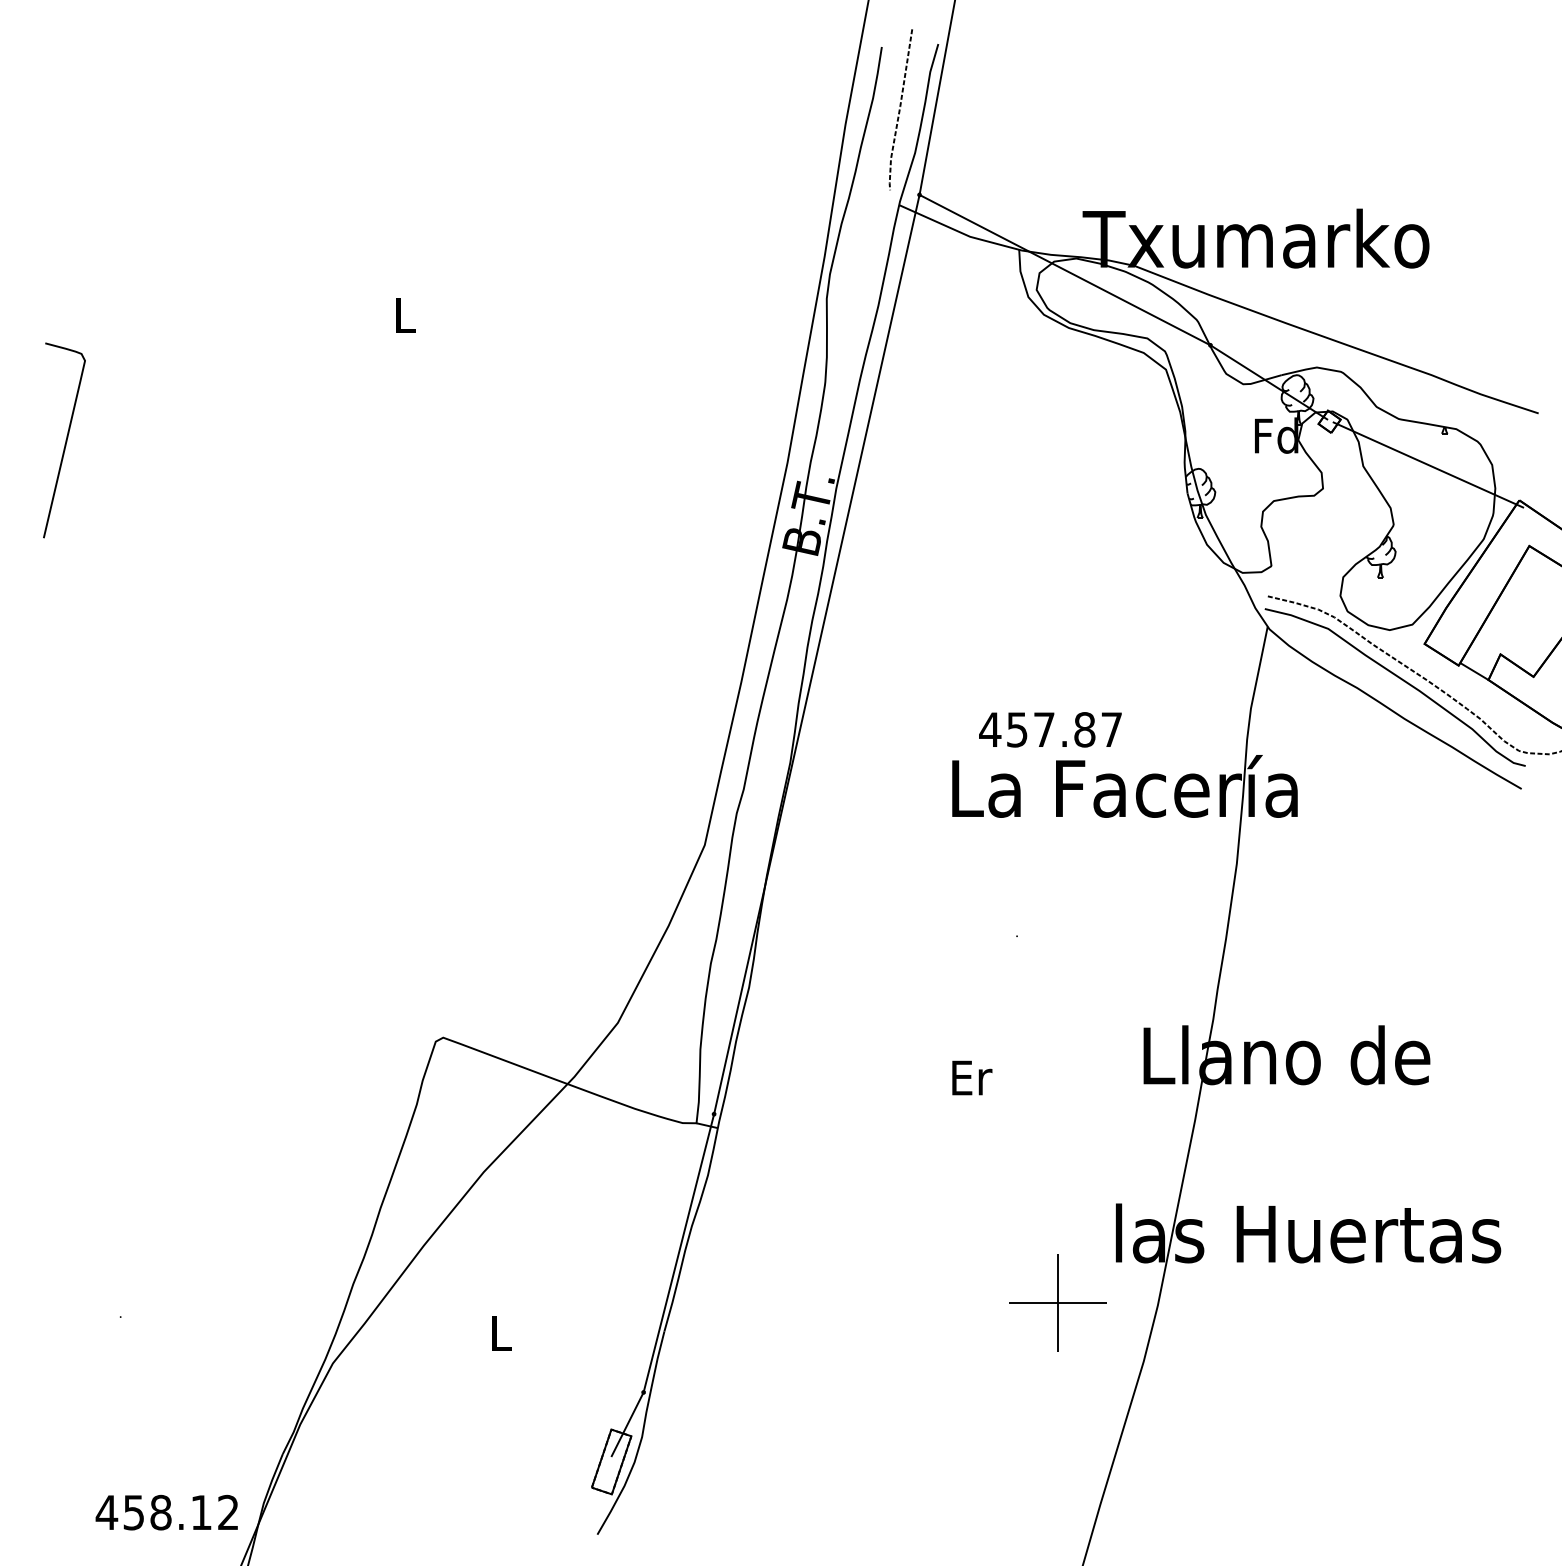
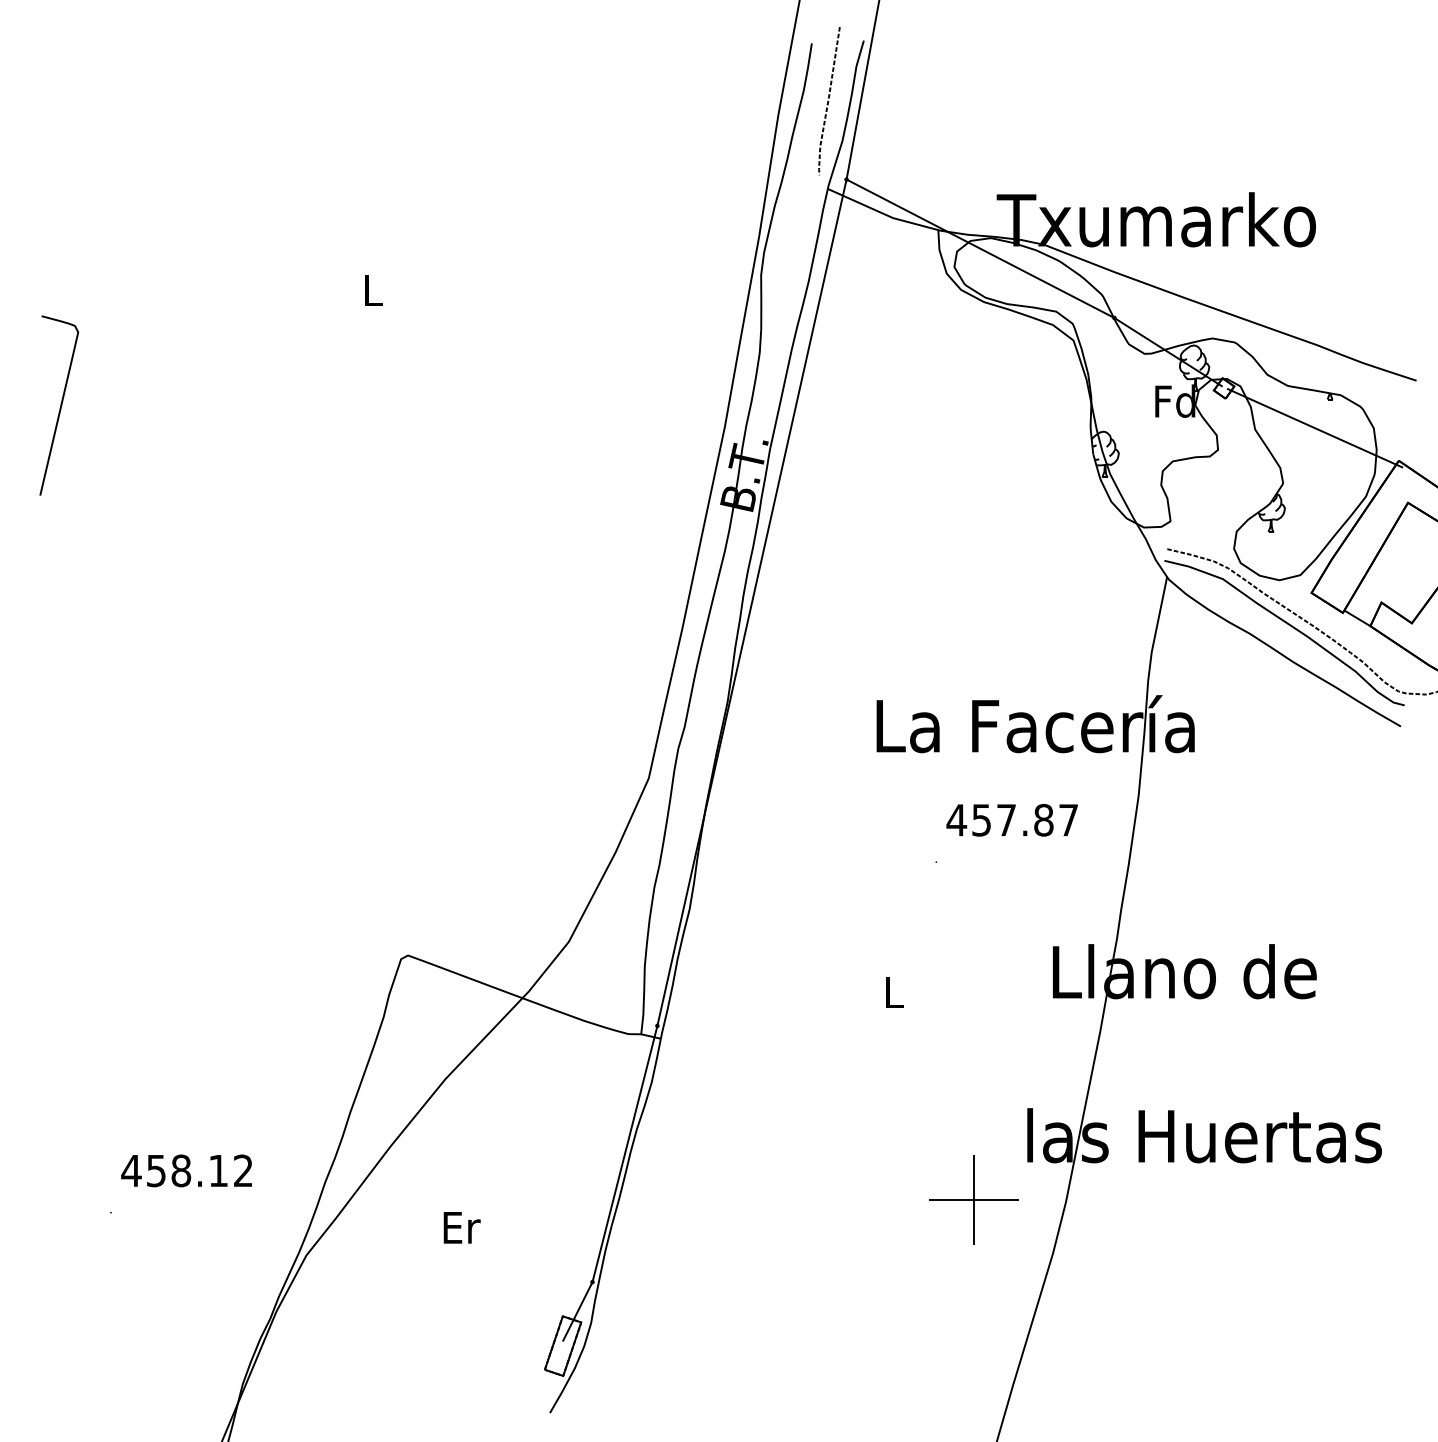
text: (1050, 729) -> (1012, 819), moved
text: (972, 1077) -> (895, 992), Er -> L
text: (502, 1333) -> (462, 1227), L -> Er
text: (166, 1512) -> (186, 1170), moved

